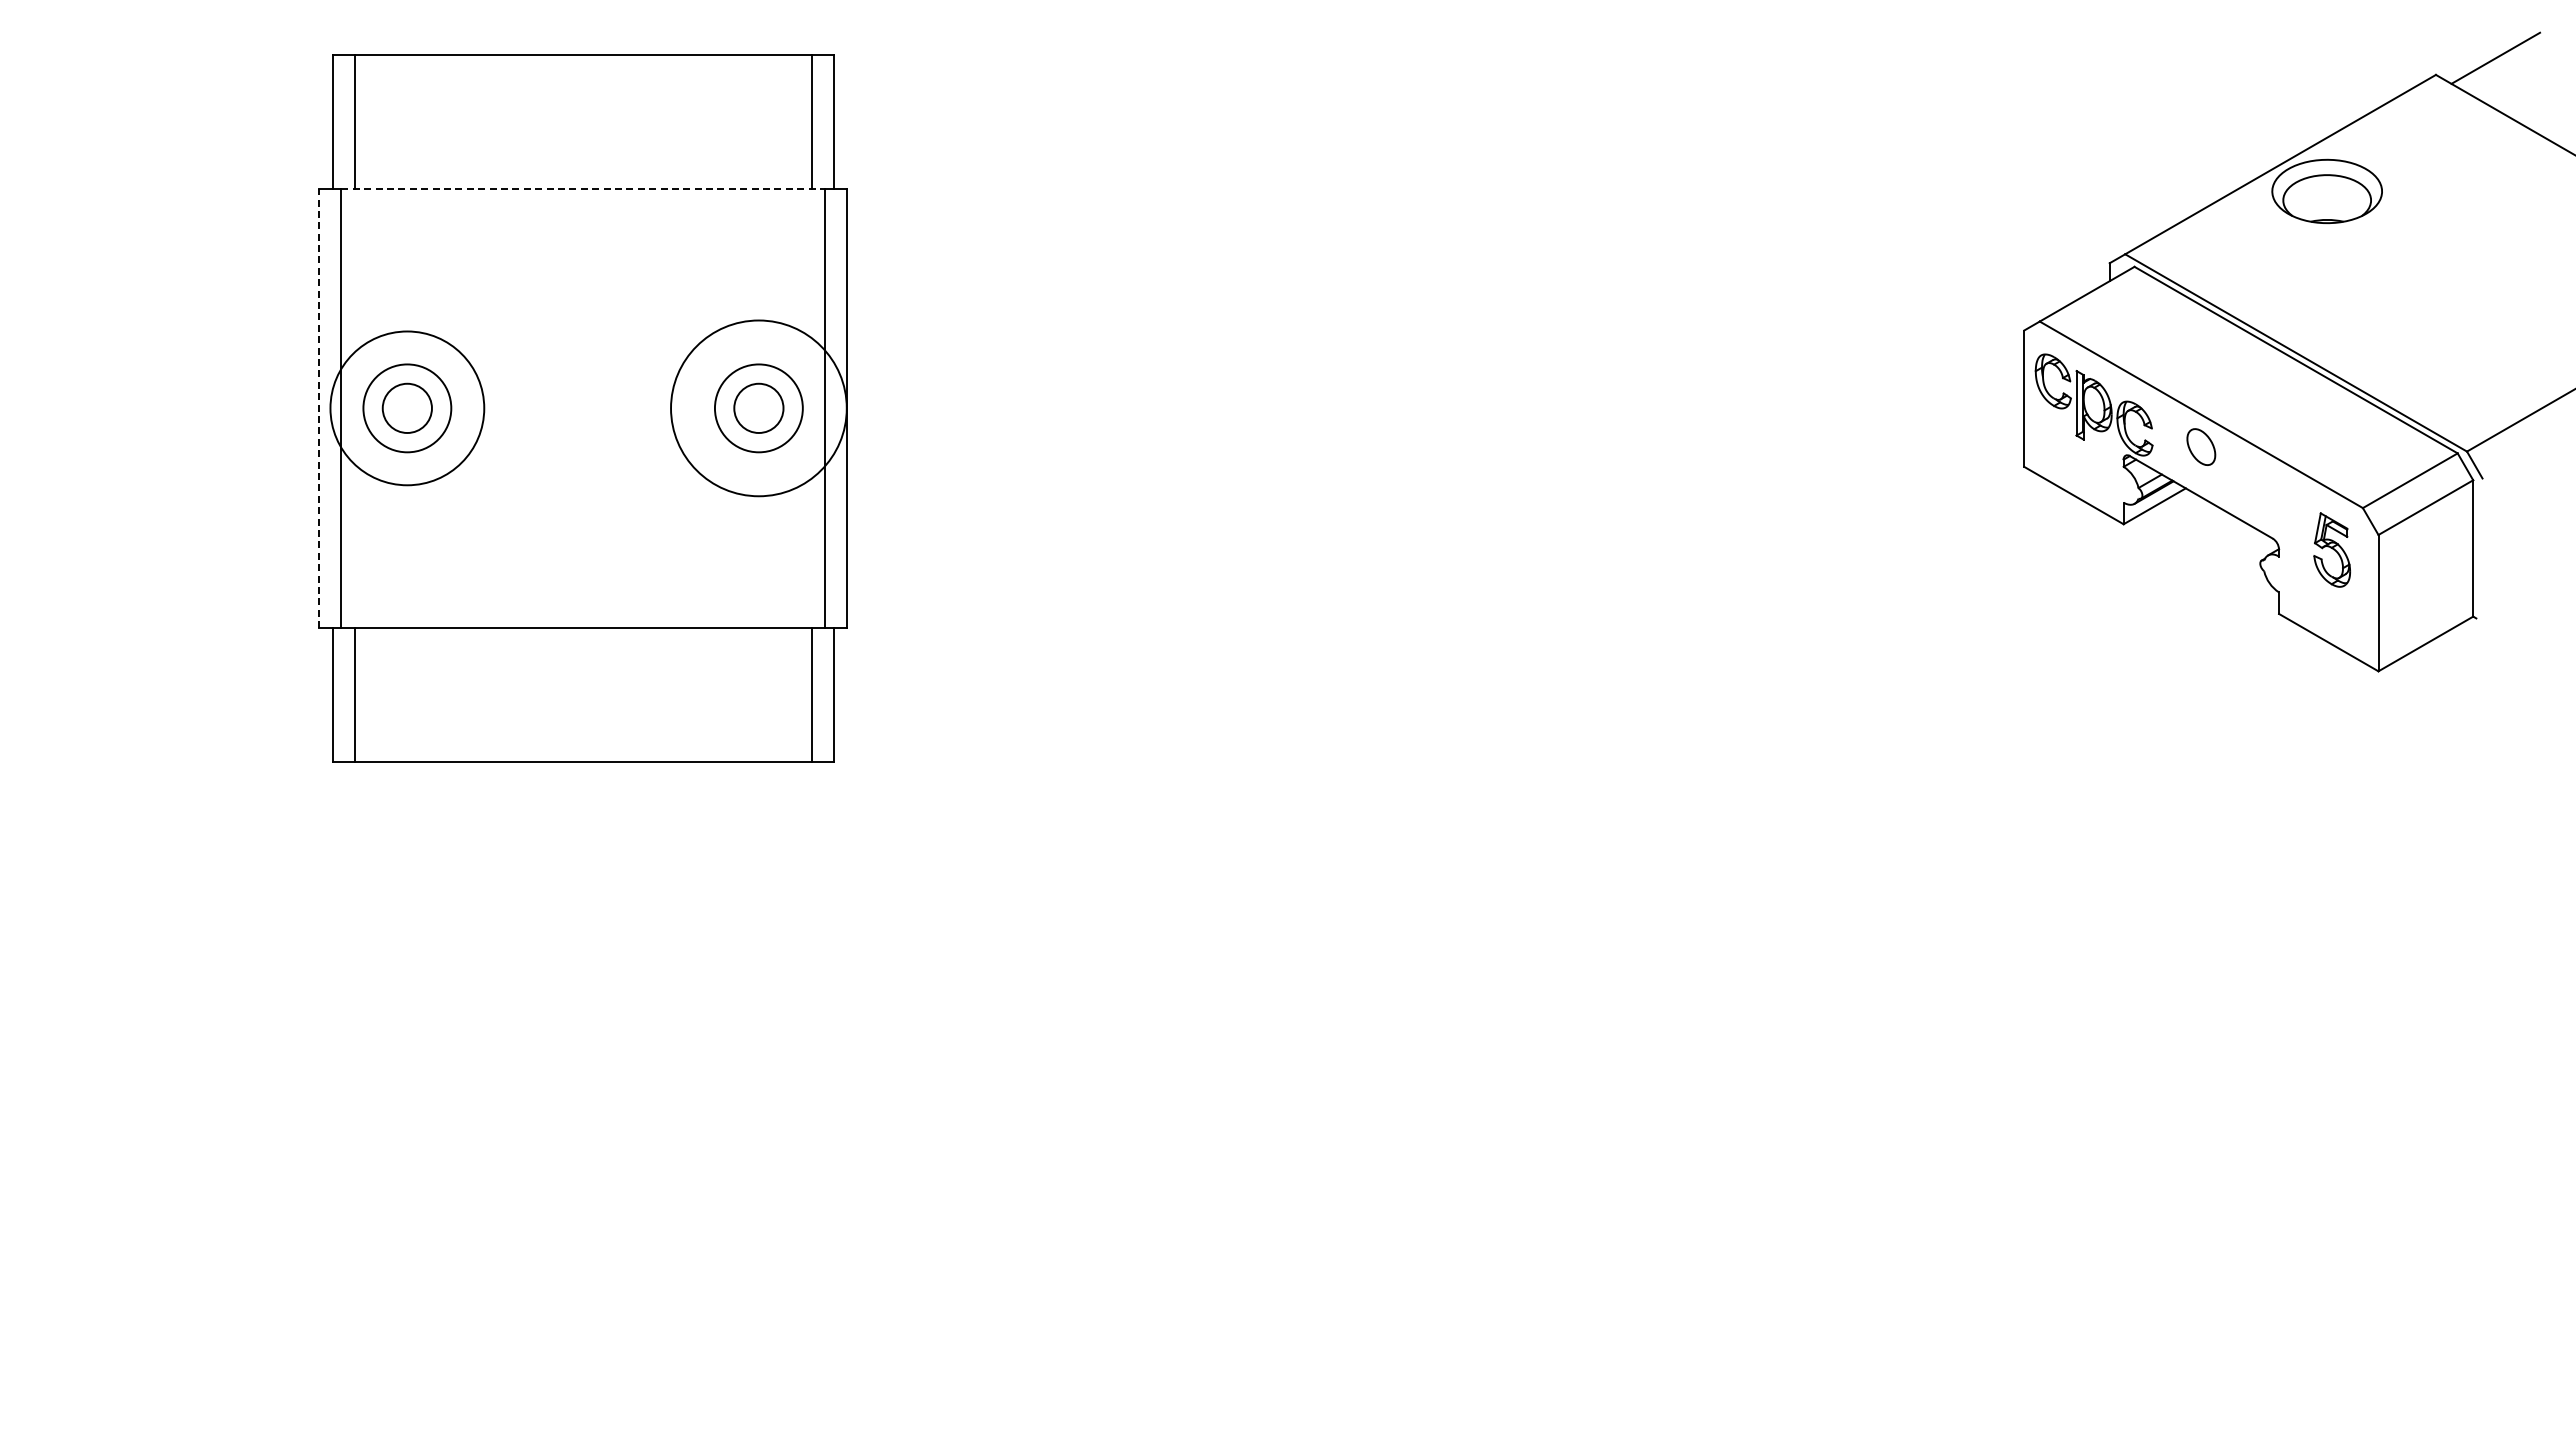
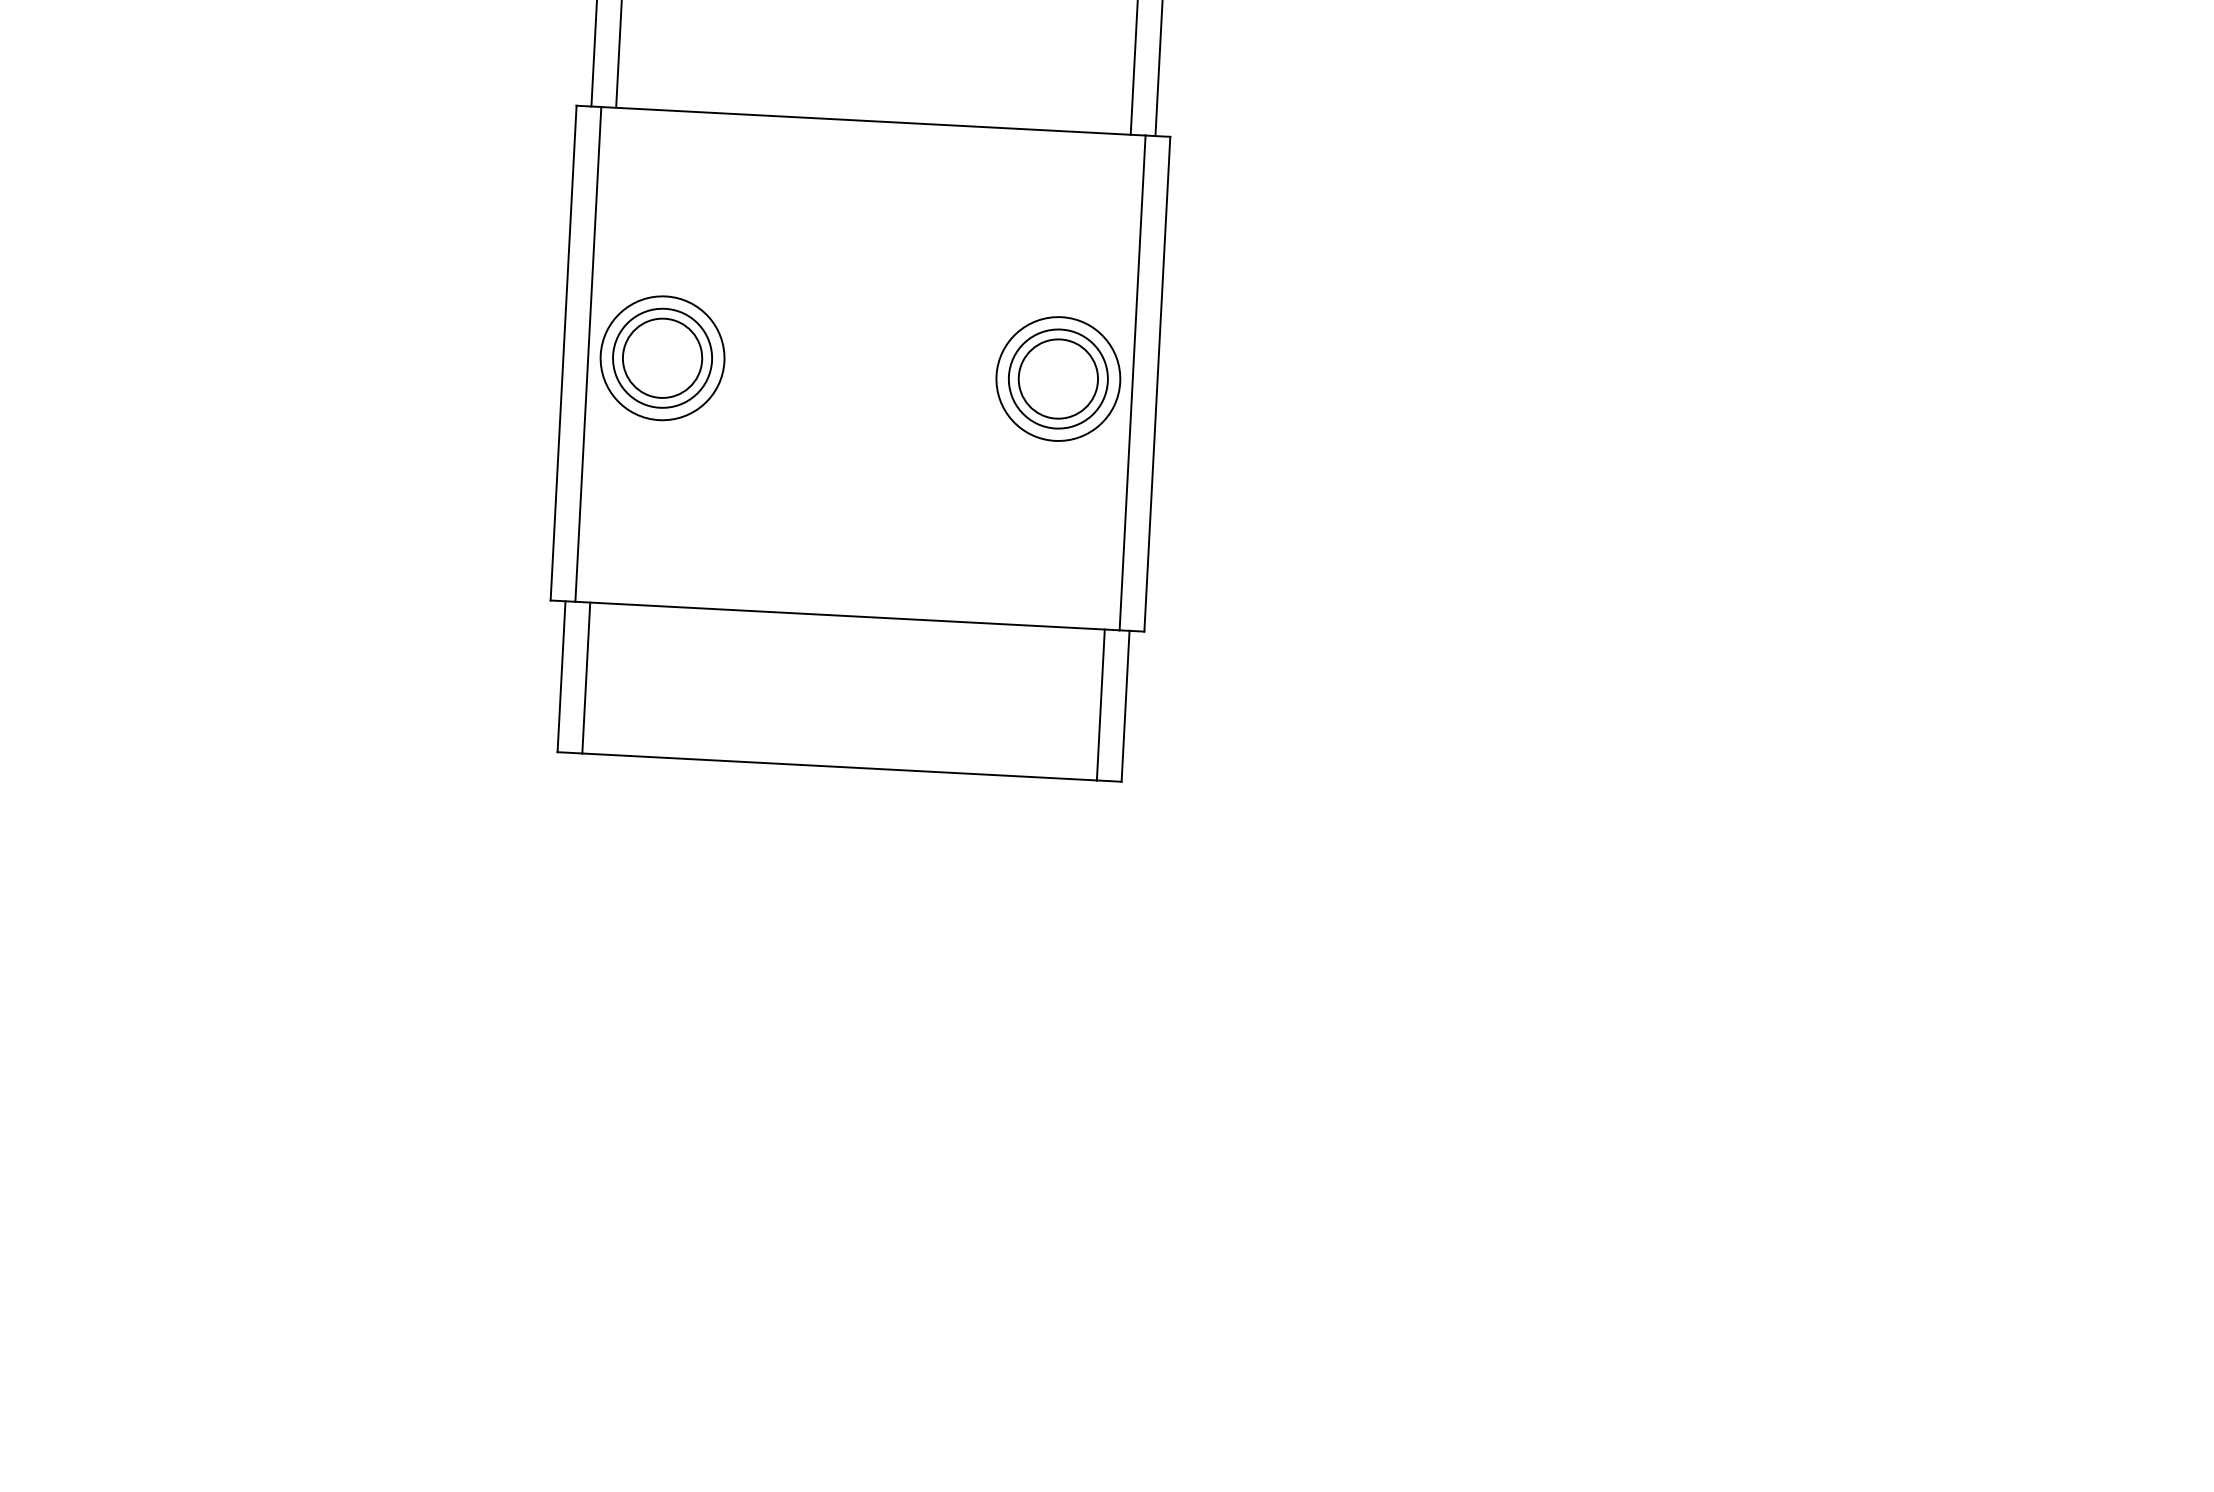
line: (583, 188) -> (873, 121), dashed -> solid
line: (319, 408) -> (563, 353), dashed -> solid
circle: (407, 408) -> (662, 358), size x0.71
circle: (407, 408) -> (662, 358), size x1.43
circle: (758, 408) -> (1057, 379), size x0.62
circle: (758, 408) -> (1057, 379), size x1.43

